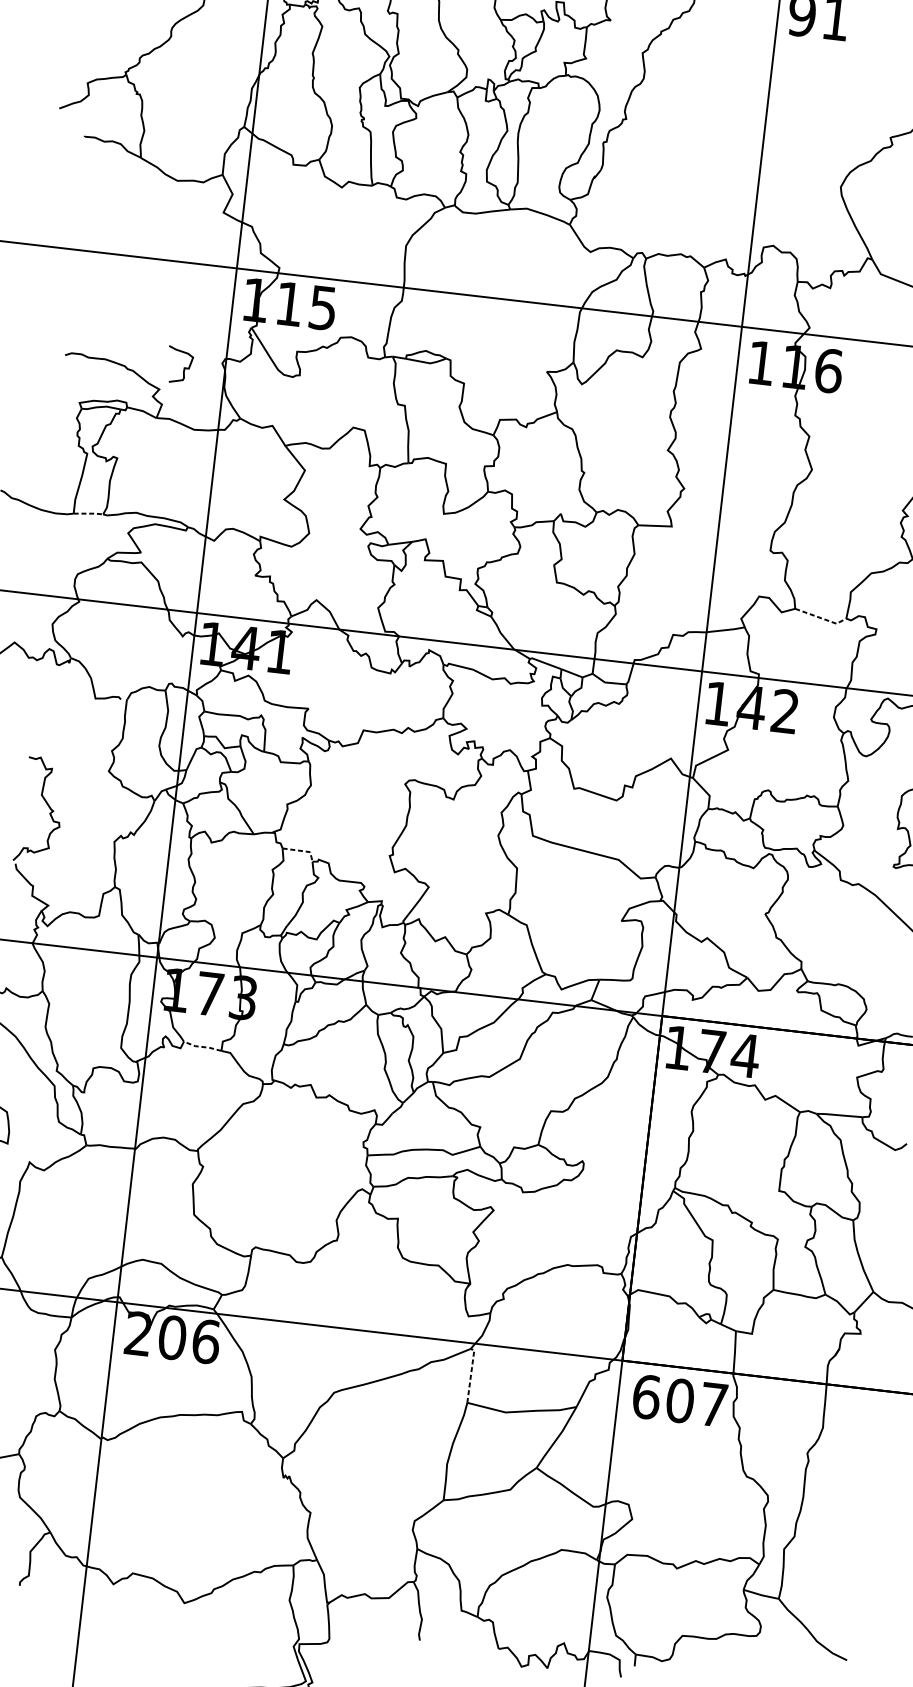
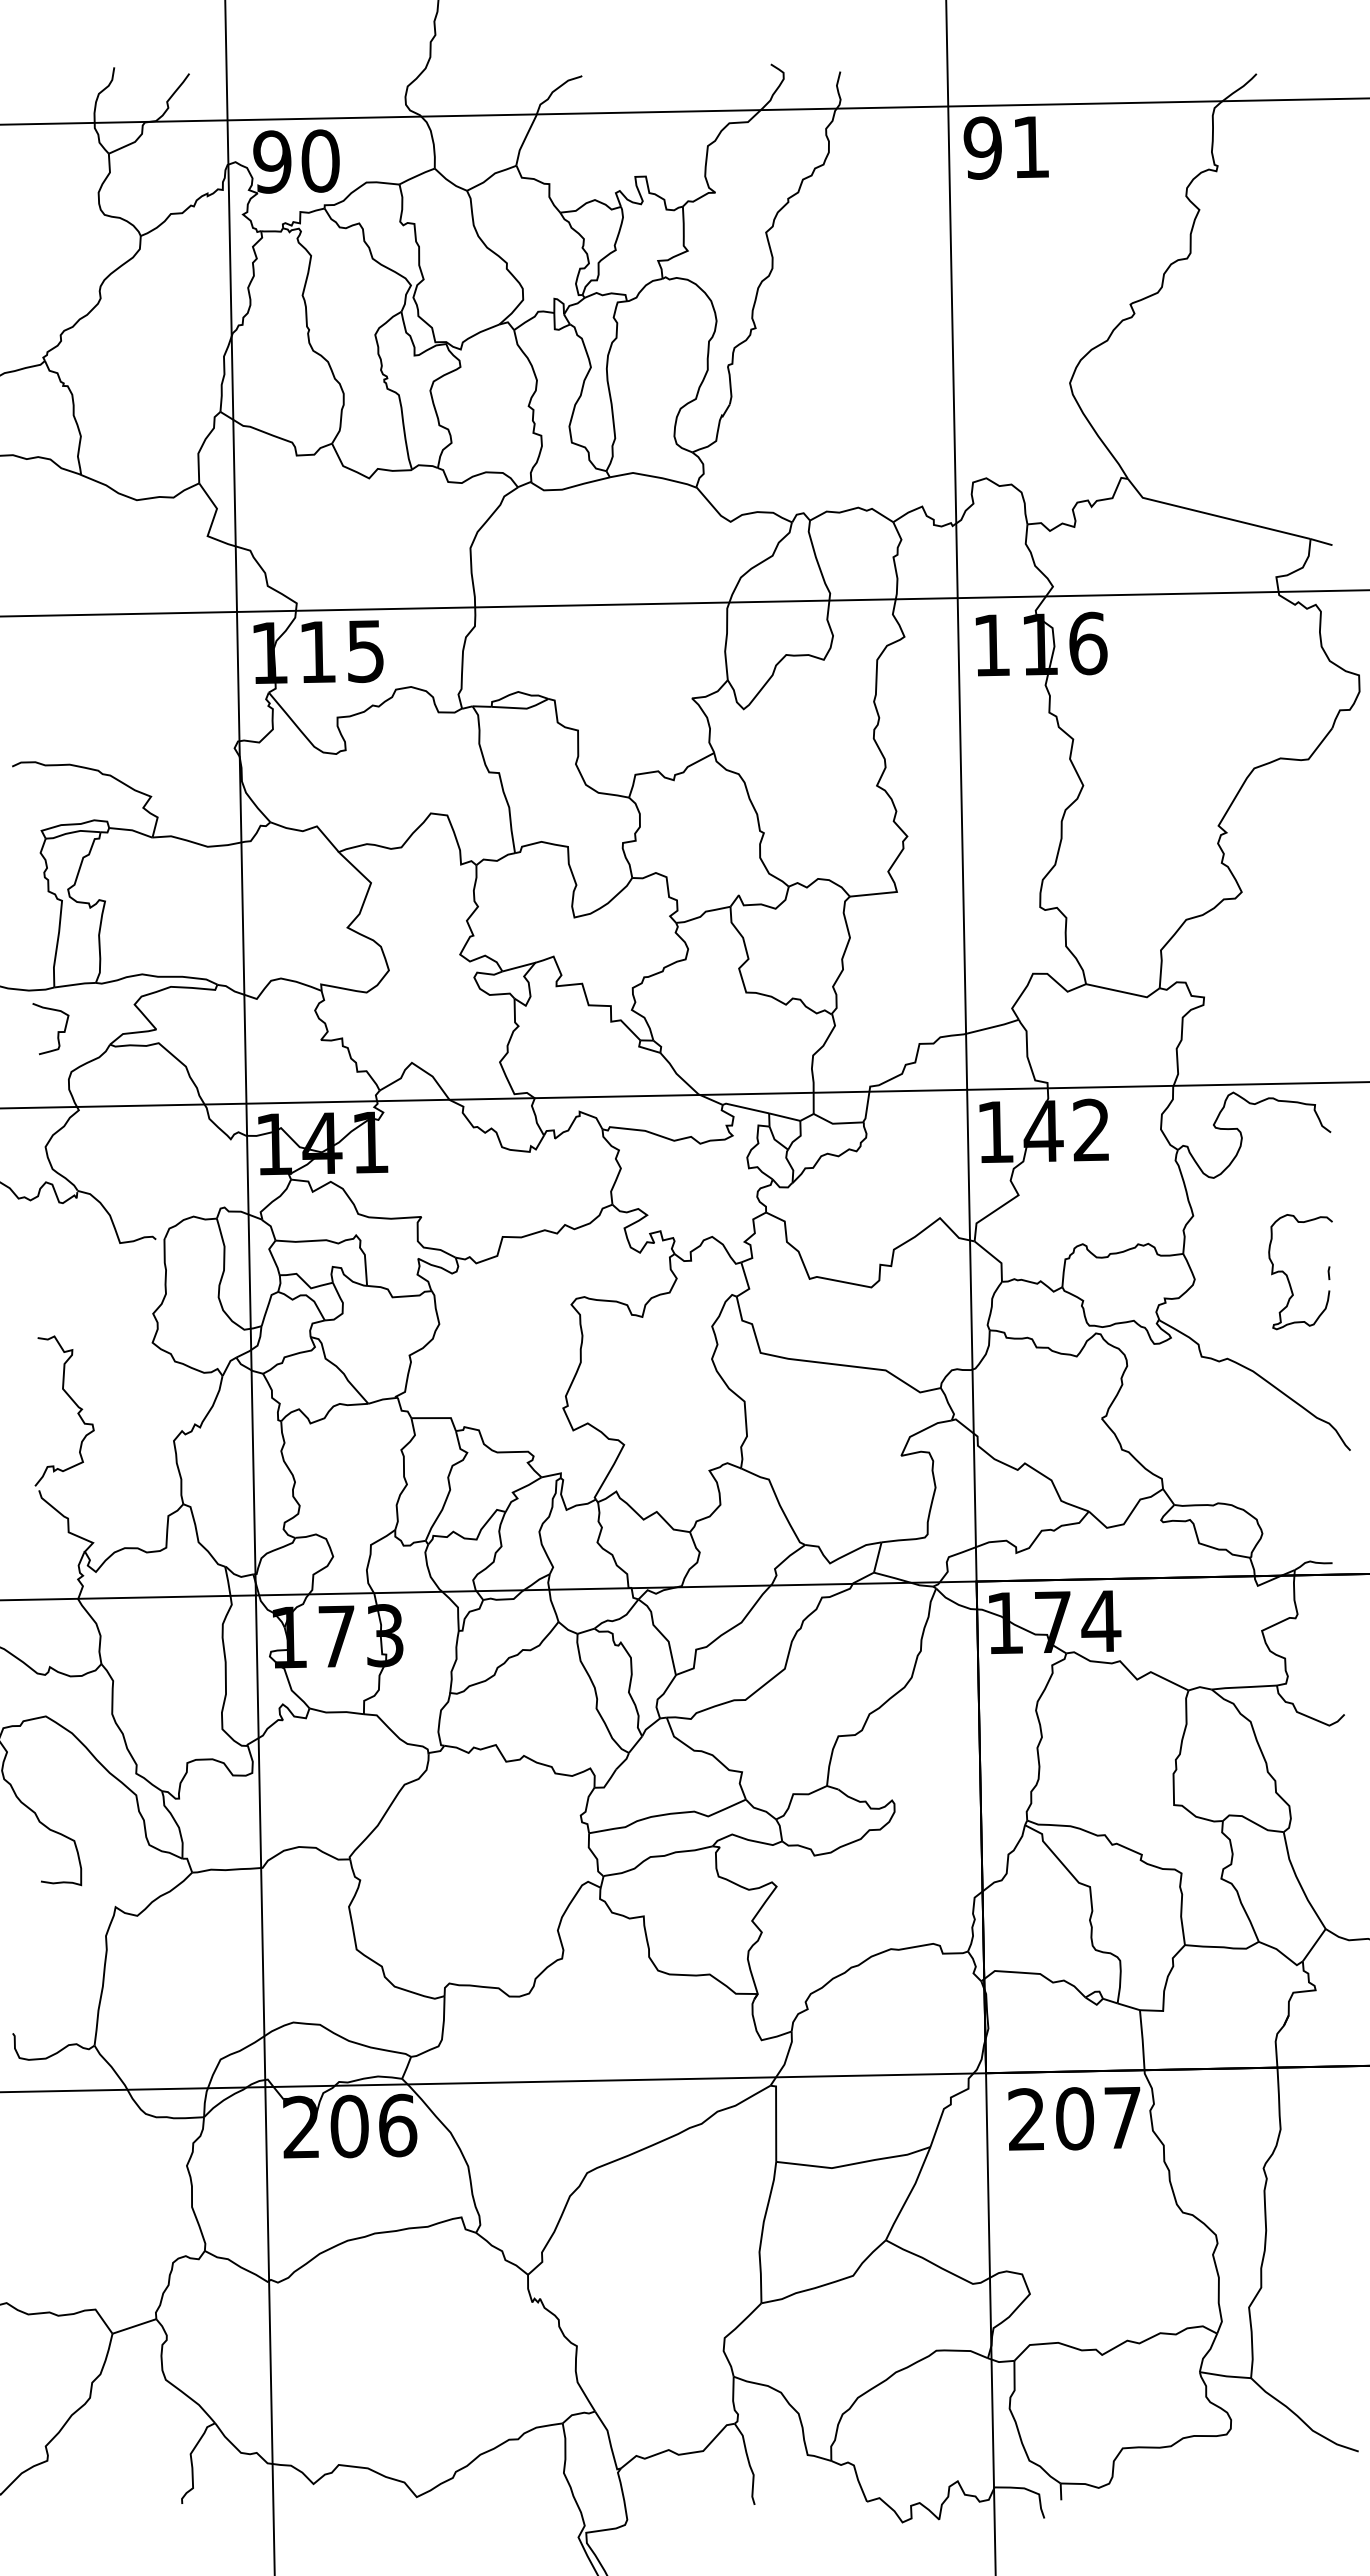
curve: (183, 367) -> (57, 1031), moved
line: (88, 513) -> (75, 984), dashed -> solid
line: (821, 618) -> (1124, 992), dashed -> solid
line: (302, 851) -> (439, 1418), dashed -> solid
line: (201, 1047) -> (335, 1712), dashed -> solid
line: (471, 1373) -> (776, 2120), dashed -> solid
text: (646, 1396) -> (1027, 2119), 607 -> 207

